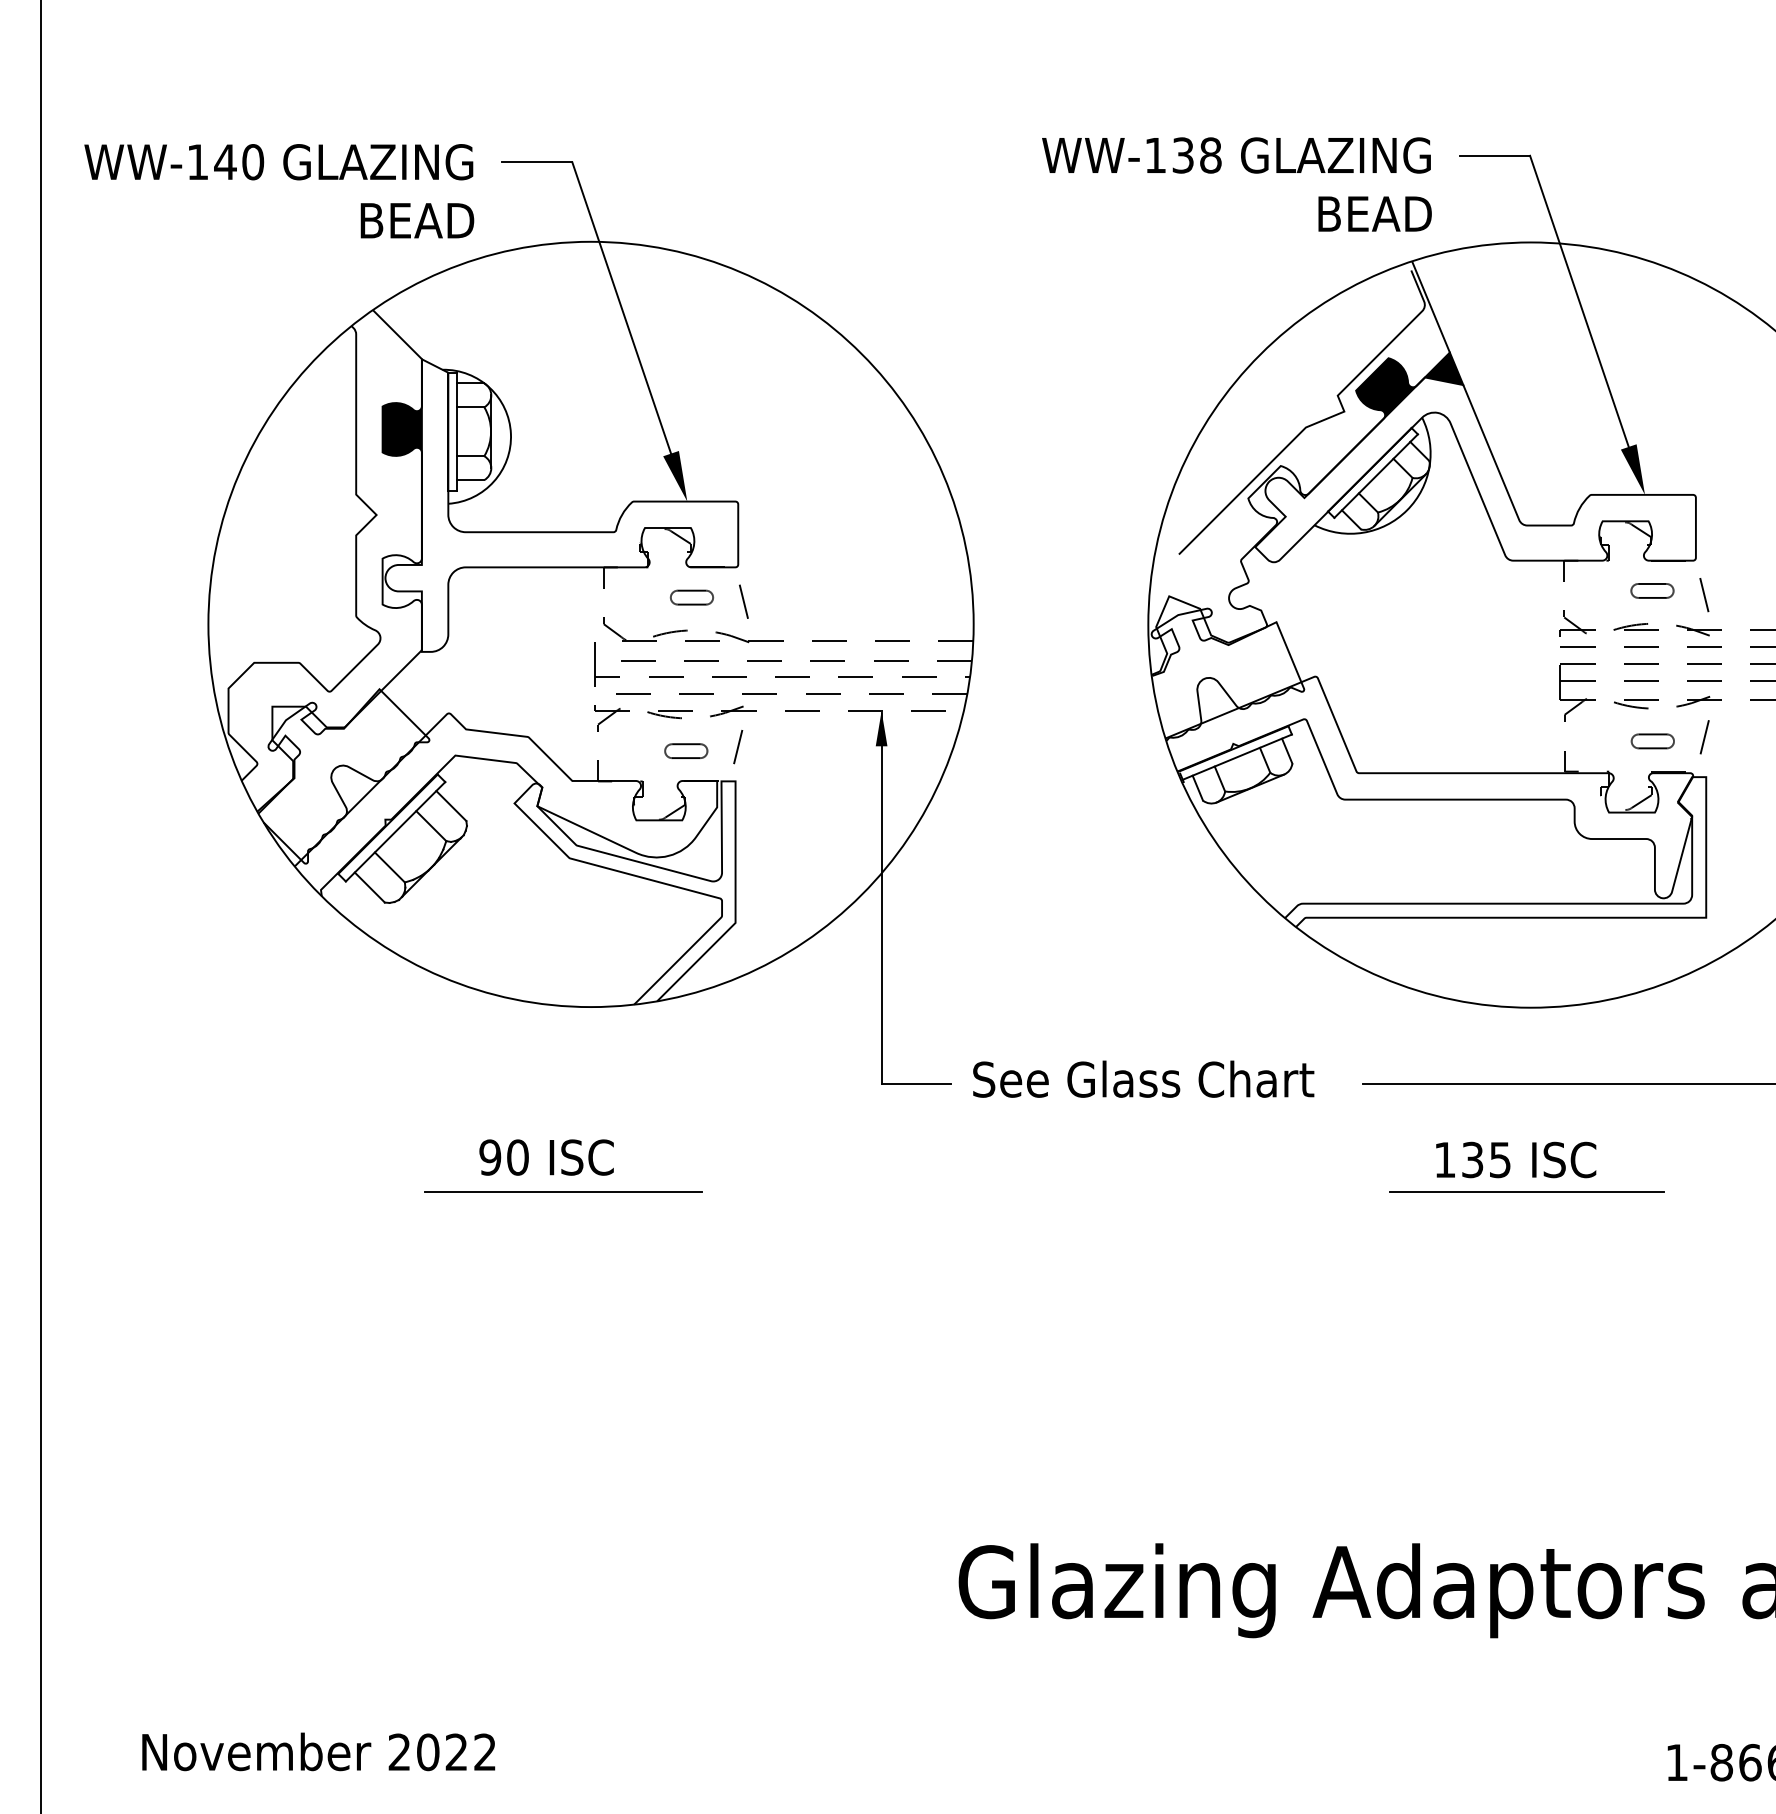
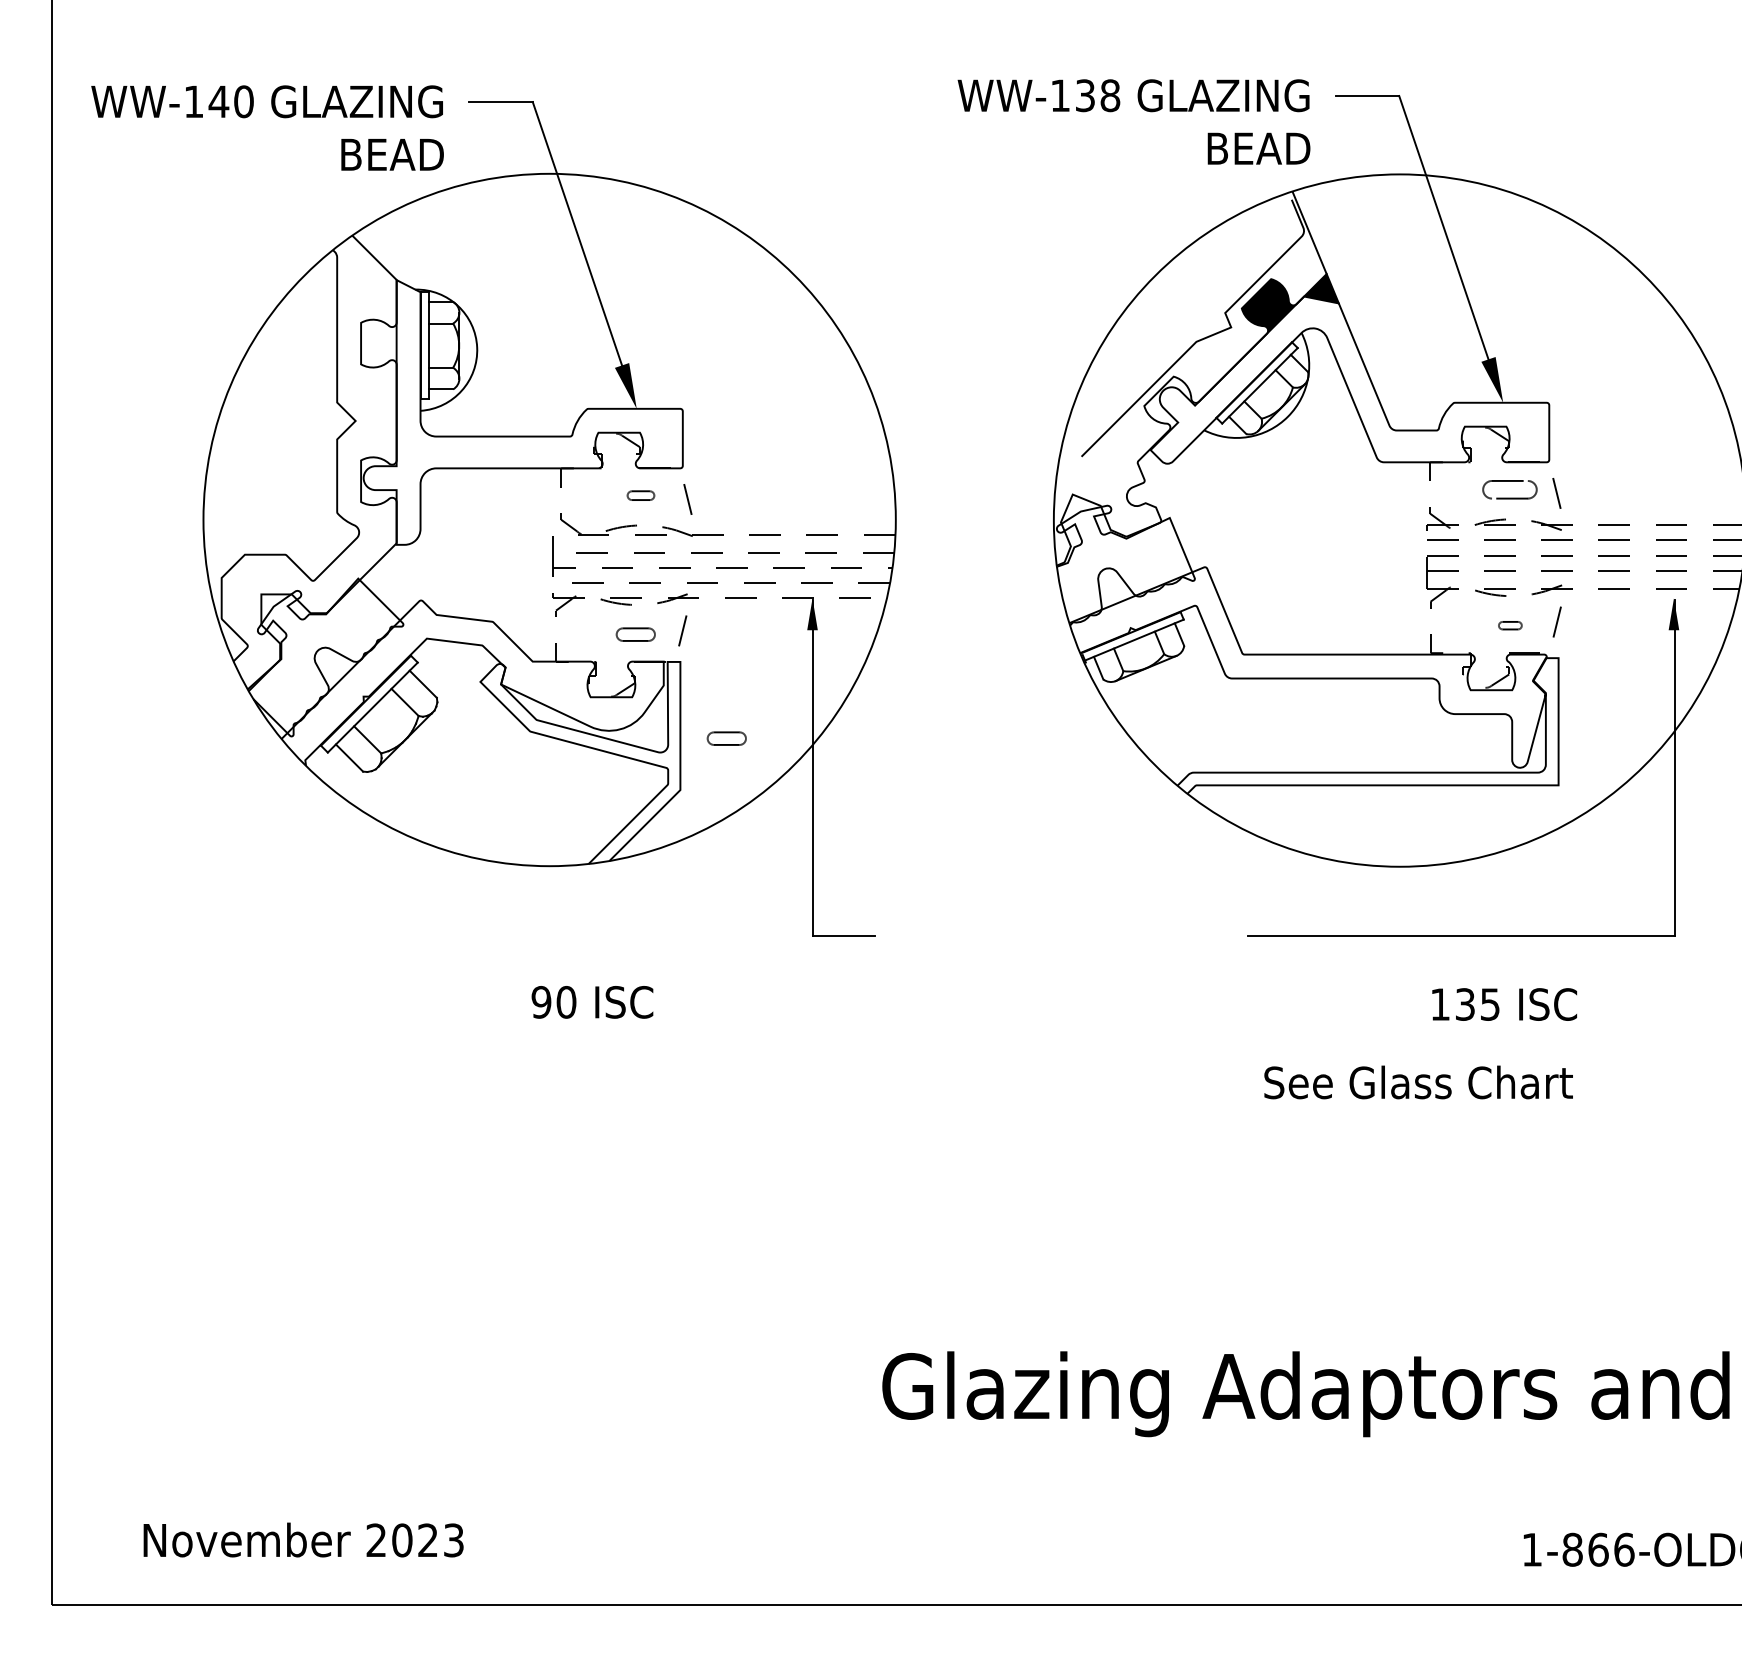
fill: (401, 429) -> (378, 343), removed
part: (1651, 590) -> (1509, 489), size x1.4
part: (691, 597) -> (640, 495), size x0.7
part: (1653, 741) -> (1510, 625), size x0.6
part: (786, 865) -> (726, 738), added
text: (1143, 1079) -> (1418, 1082), moved
text: (546, 1157) -> (592, 1002), moved
text: (1516, 1159) -> (1504, 1004), moved
line: (562, 1192) -> (523, 1033), removed
line: (1527, 1192) -> (1396, 1033), removed
text: (484, 1752) -> (453, 1540), 2022 -> 2023

